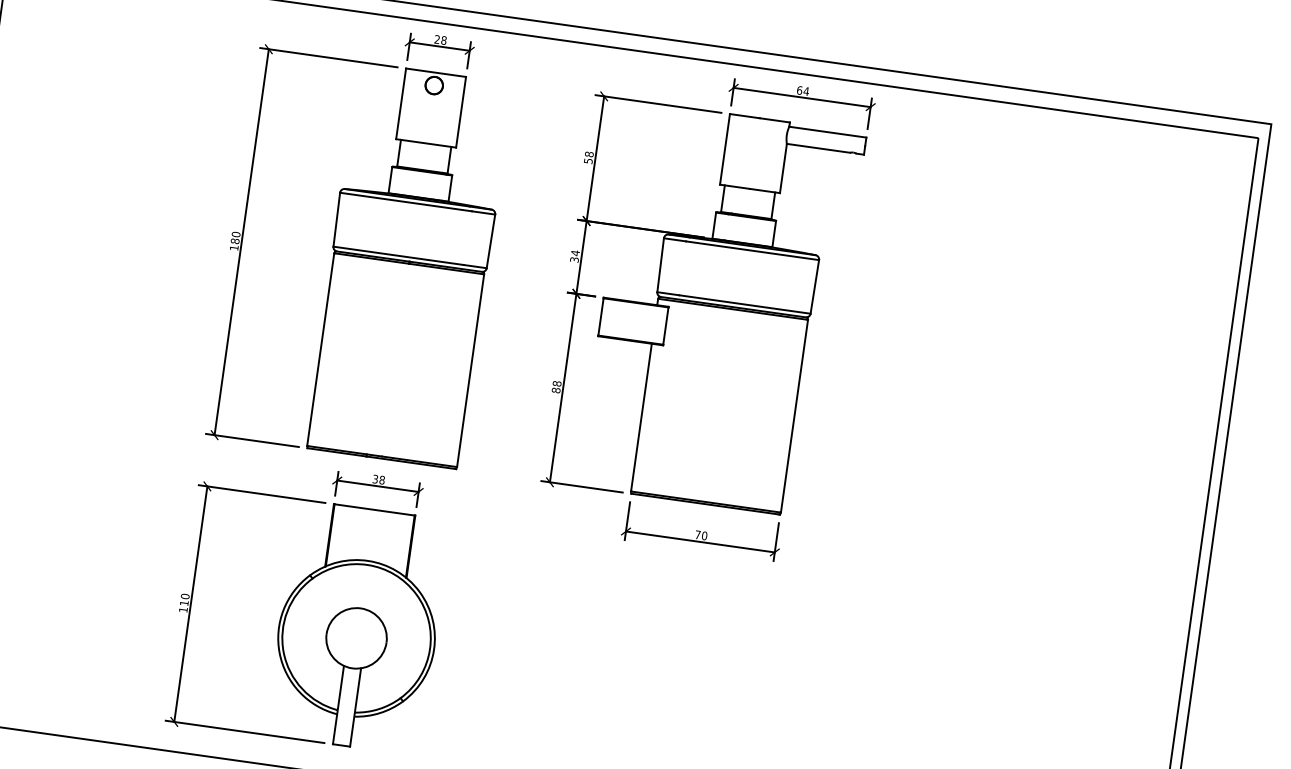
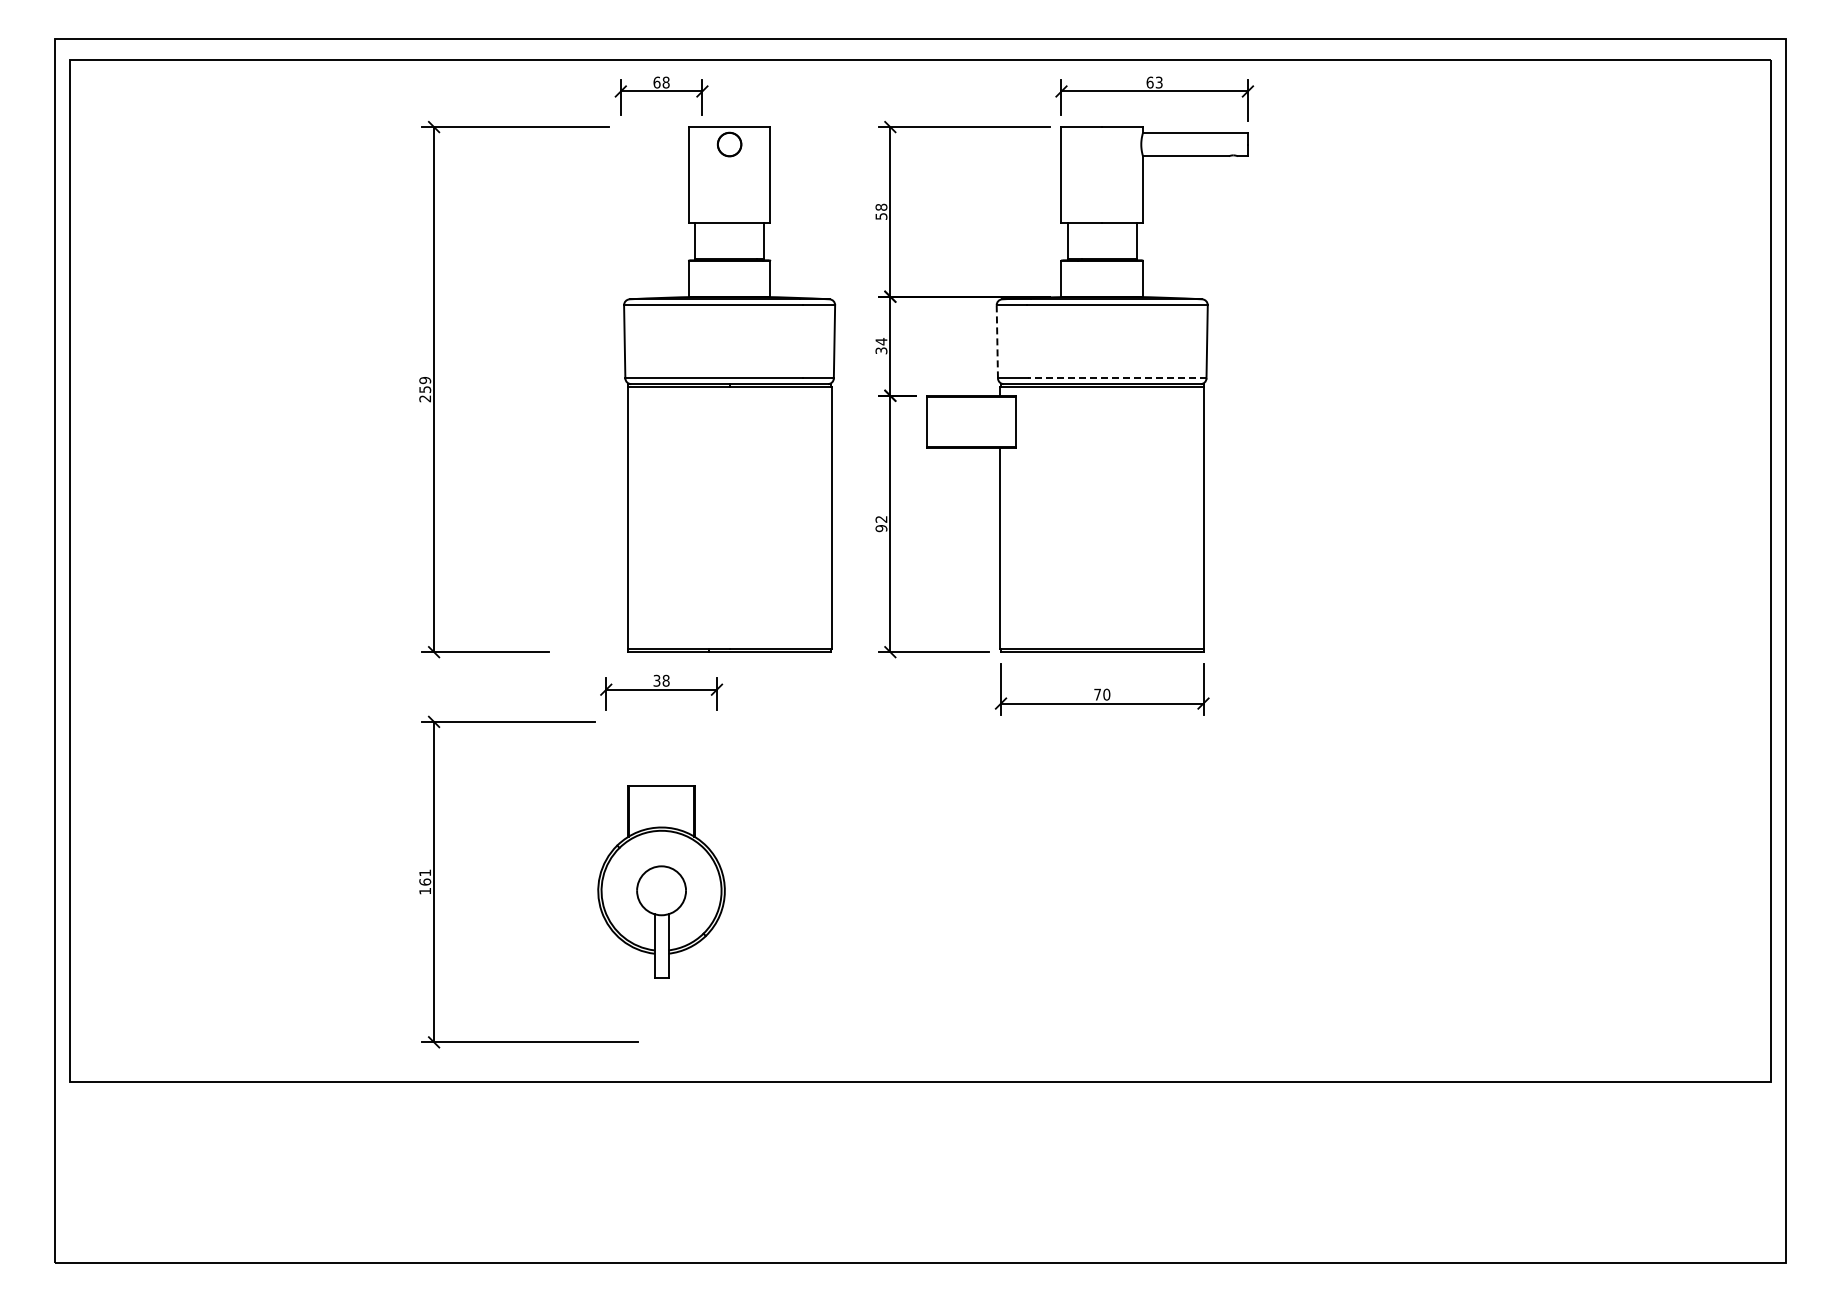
text: (436, 39) -> (656, 82), 28 -> 68
text: (805, 91) -> (1158, 82), 64 -> 63
text: (235, 241) -> (425, 389), 180 -> 259
part: (408, 265) -> (729, 389), moved
line: (660, 265) -> (997, 341), solid -> dashed
line: (744, 304) -> (1116, 378), solid -> dashed
text: (556, 386) -> (881, 523), 88 -> 92
text: (185, 599) -> (425, 877), 110 -> 161
part: (358, 627) -> (661, 881), size x0.6

